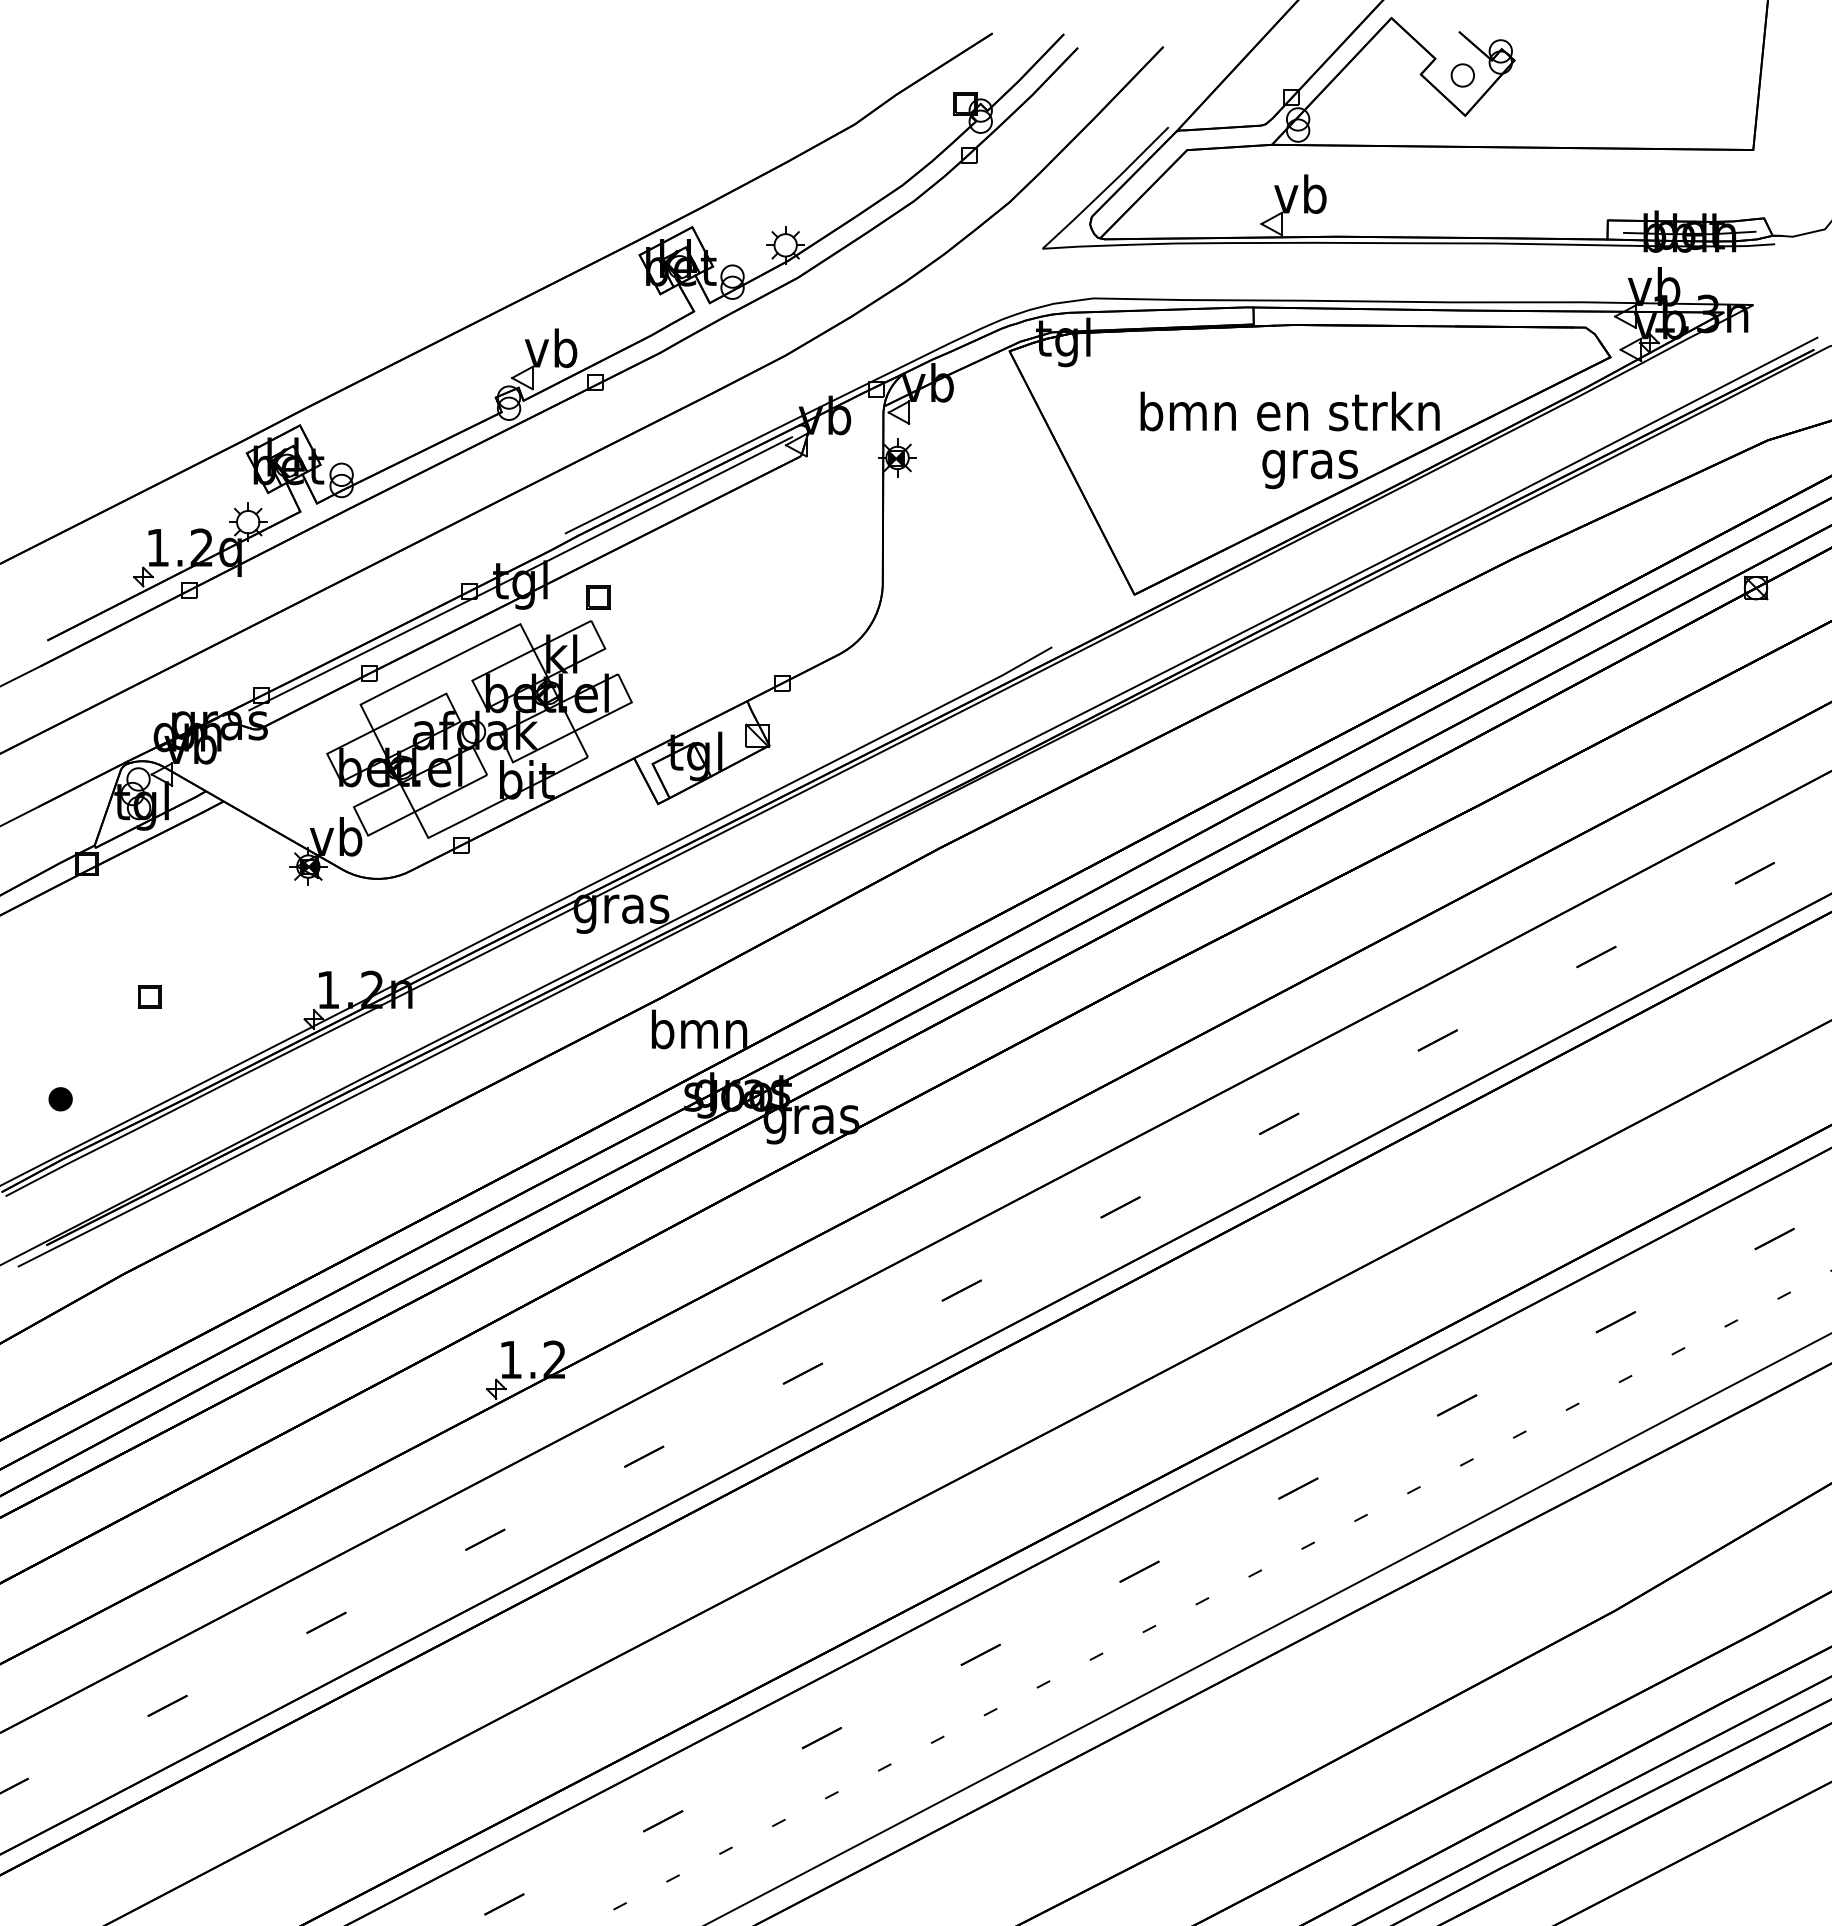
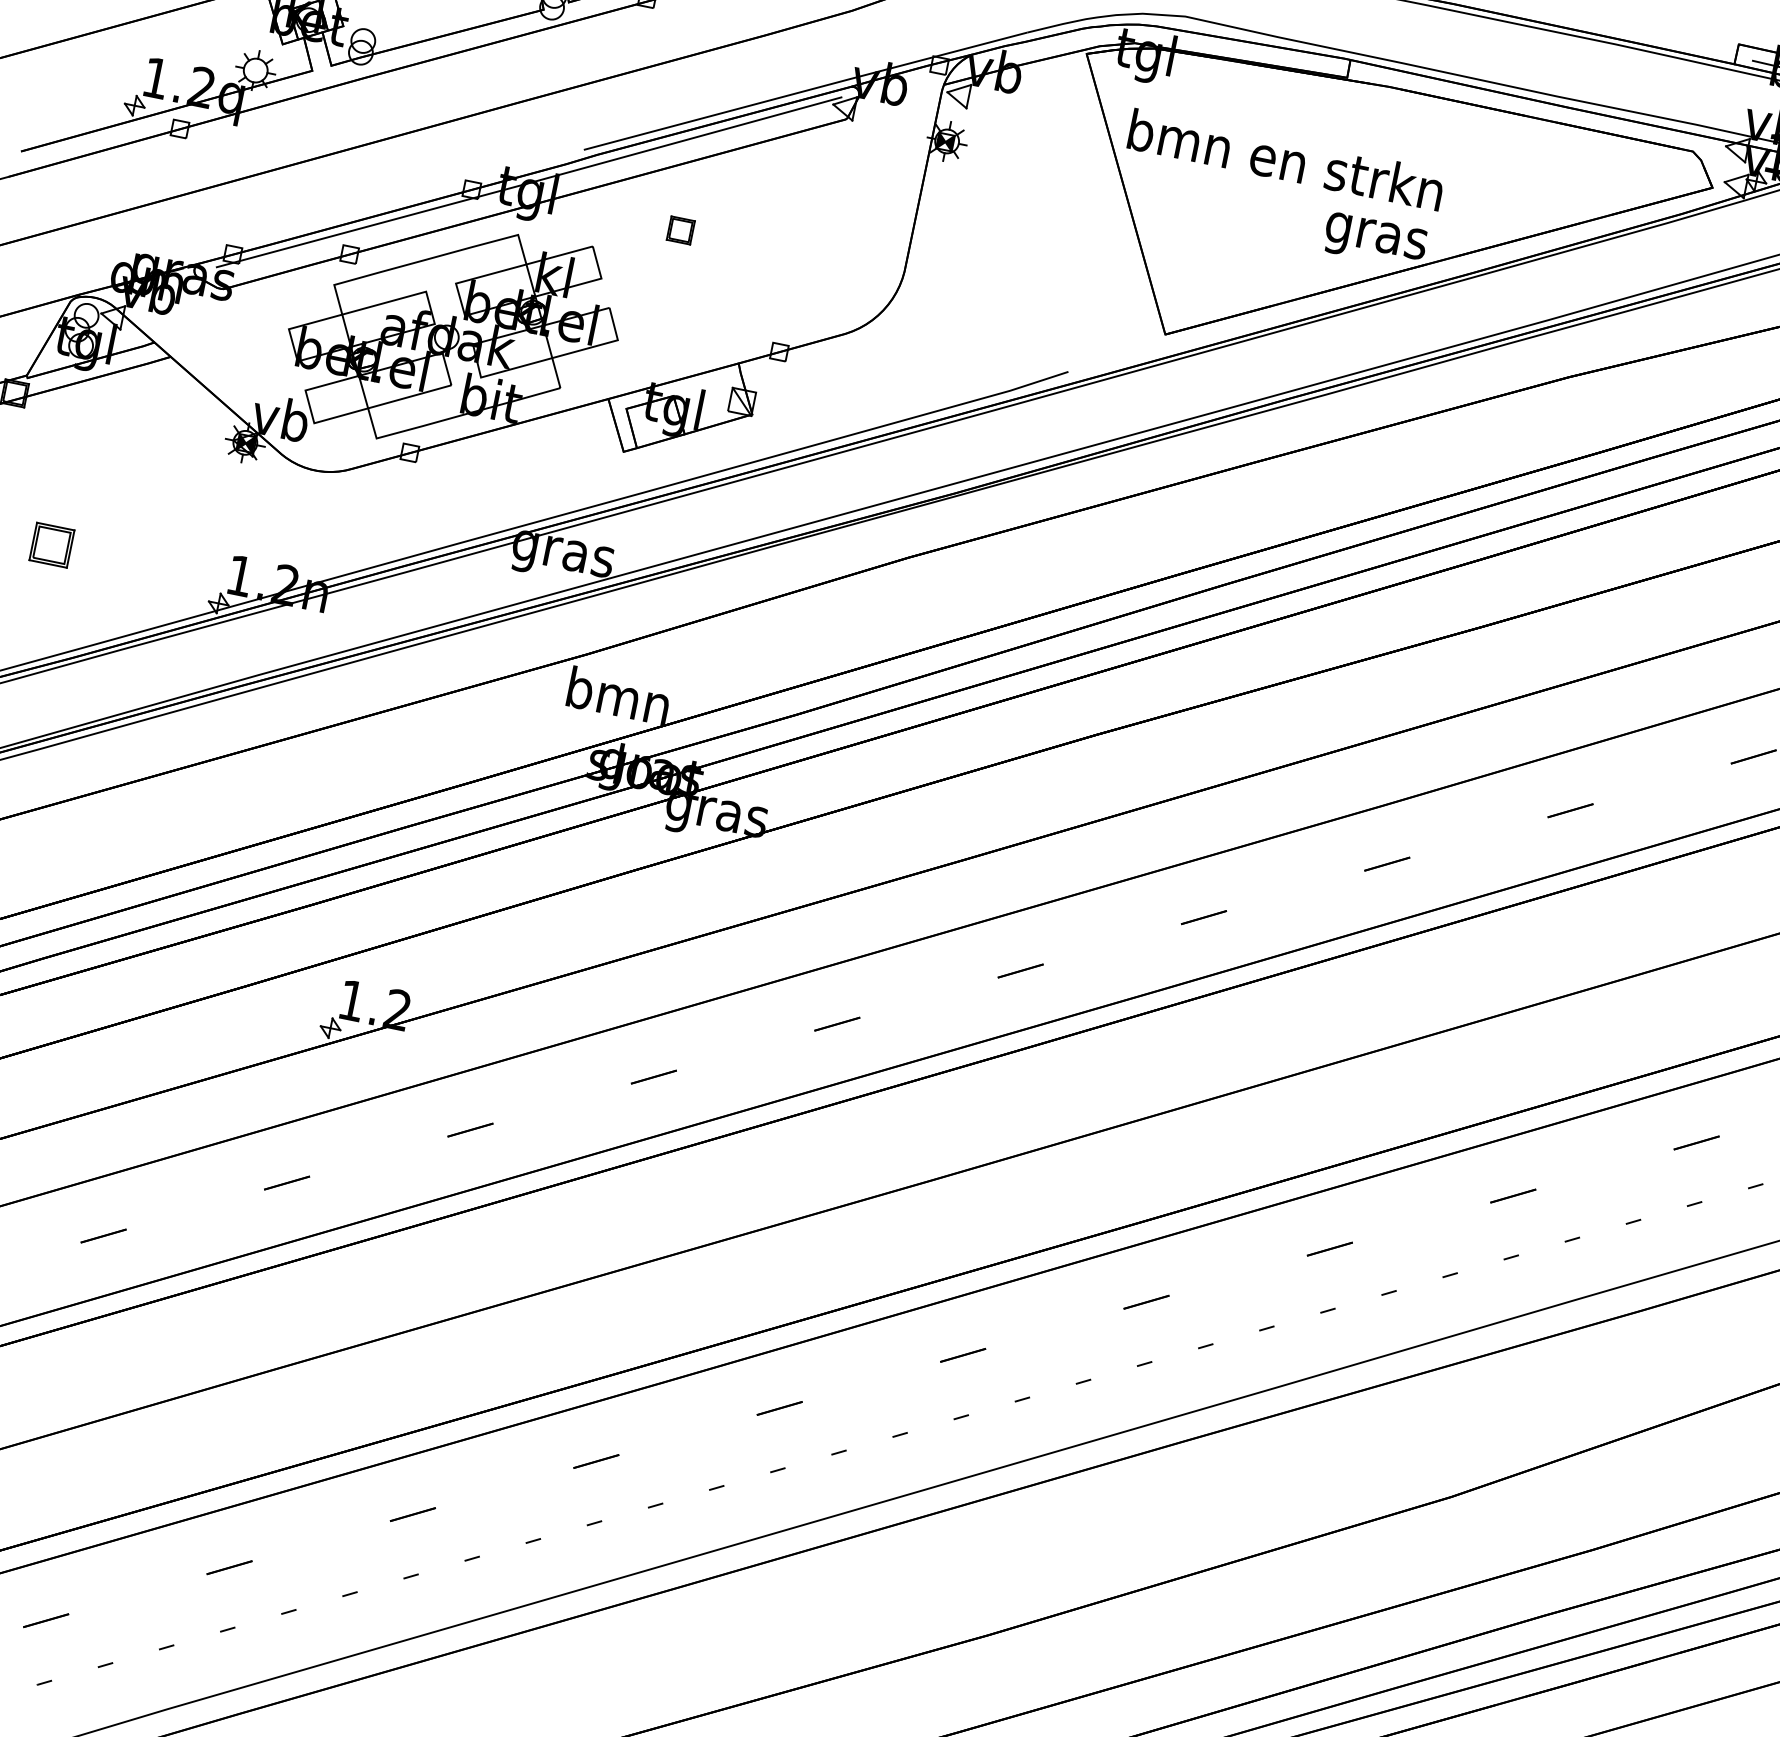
text: (1289, 411) -> (1285, 159), moved
part: (598, 597) -> (681, 230), moved
part: (149, 996) -> (51, 544), size x1.6

